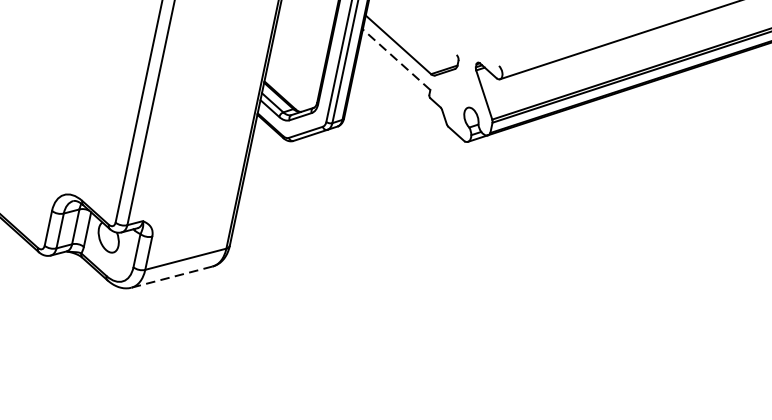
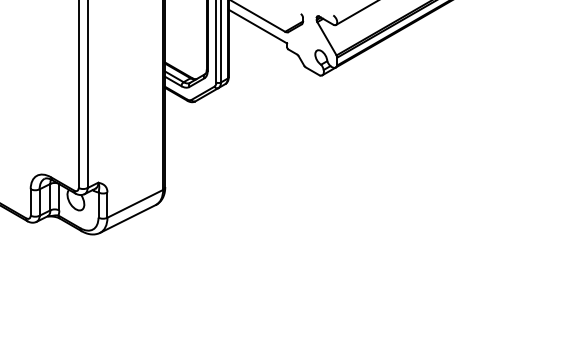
line: (396, 59) -> (257, 26), dashed -> solid
line: (171, 277) -> (127, 219), dashed -> solid

